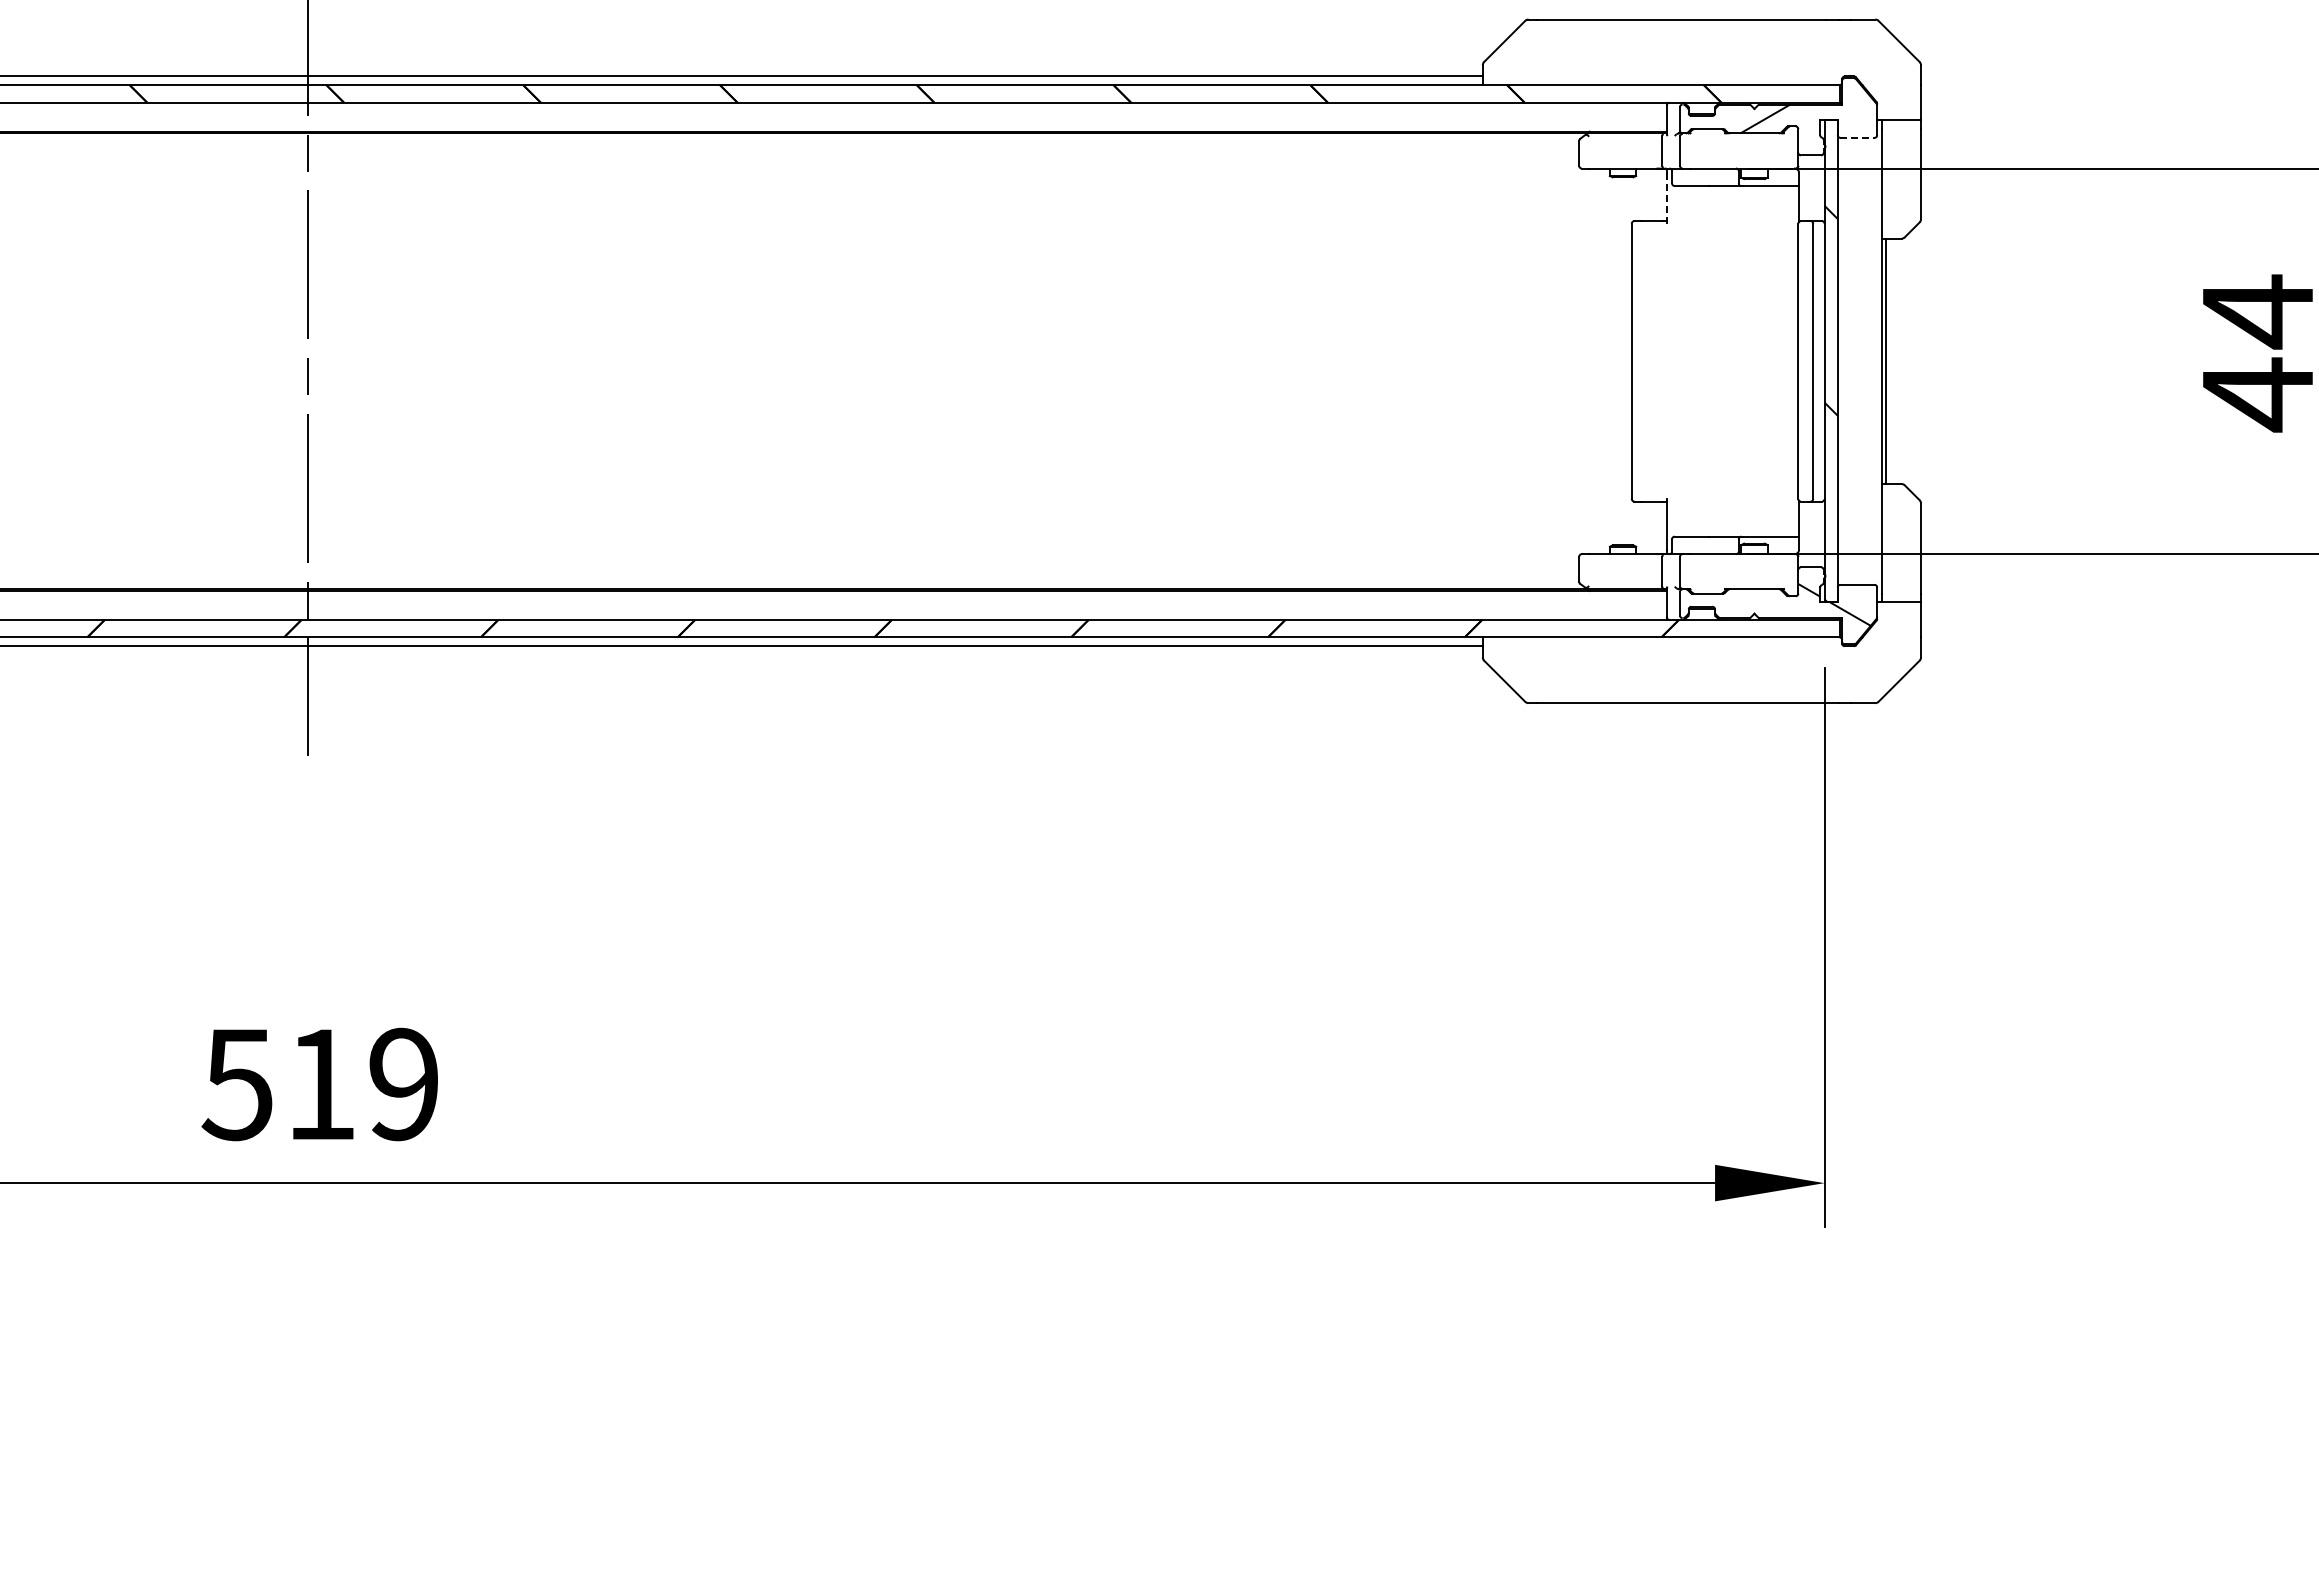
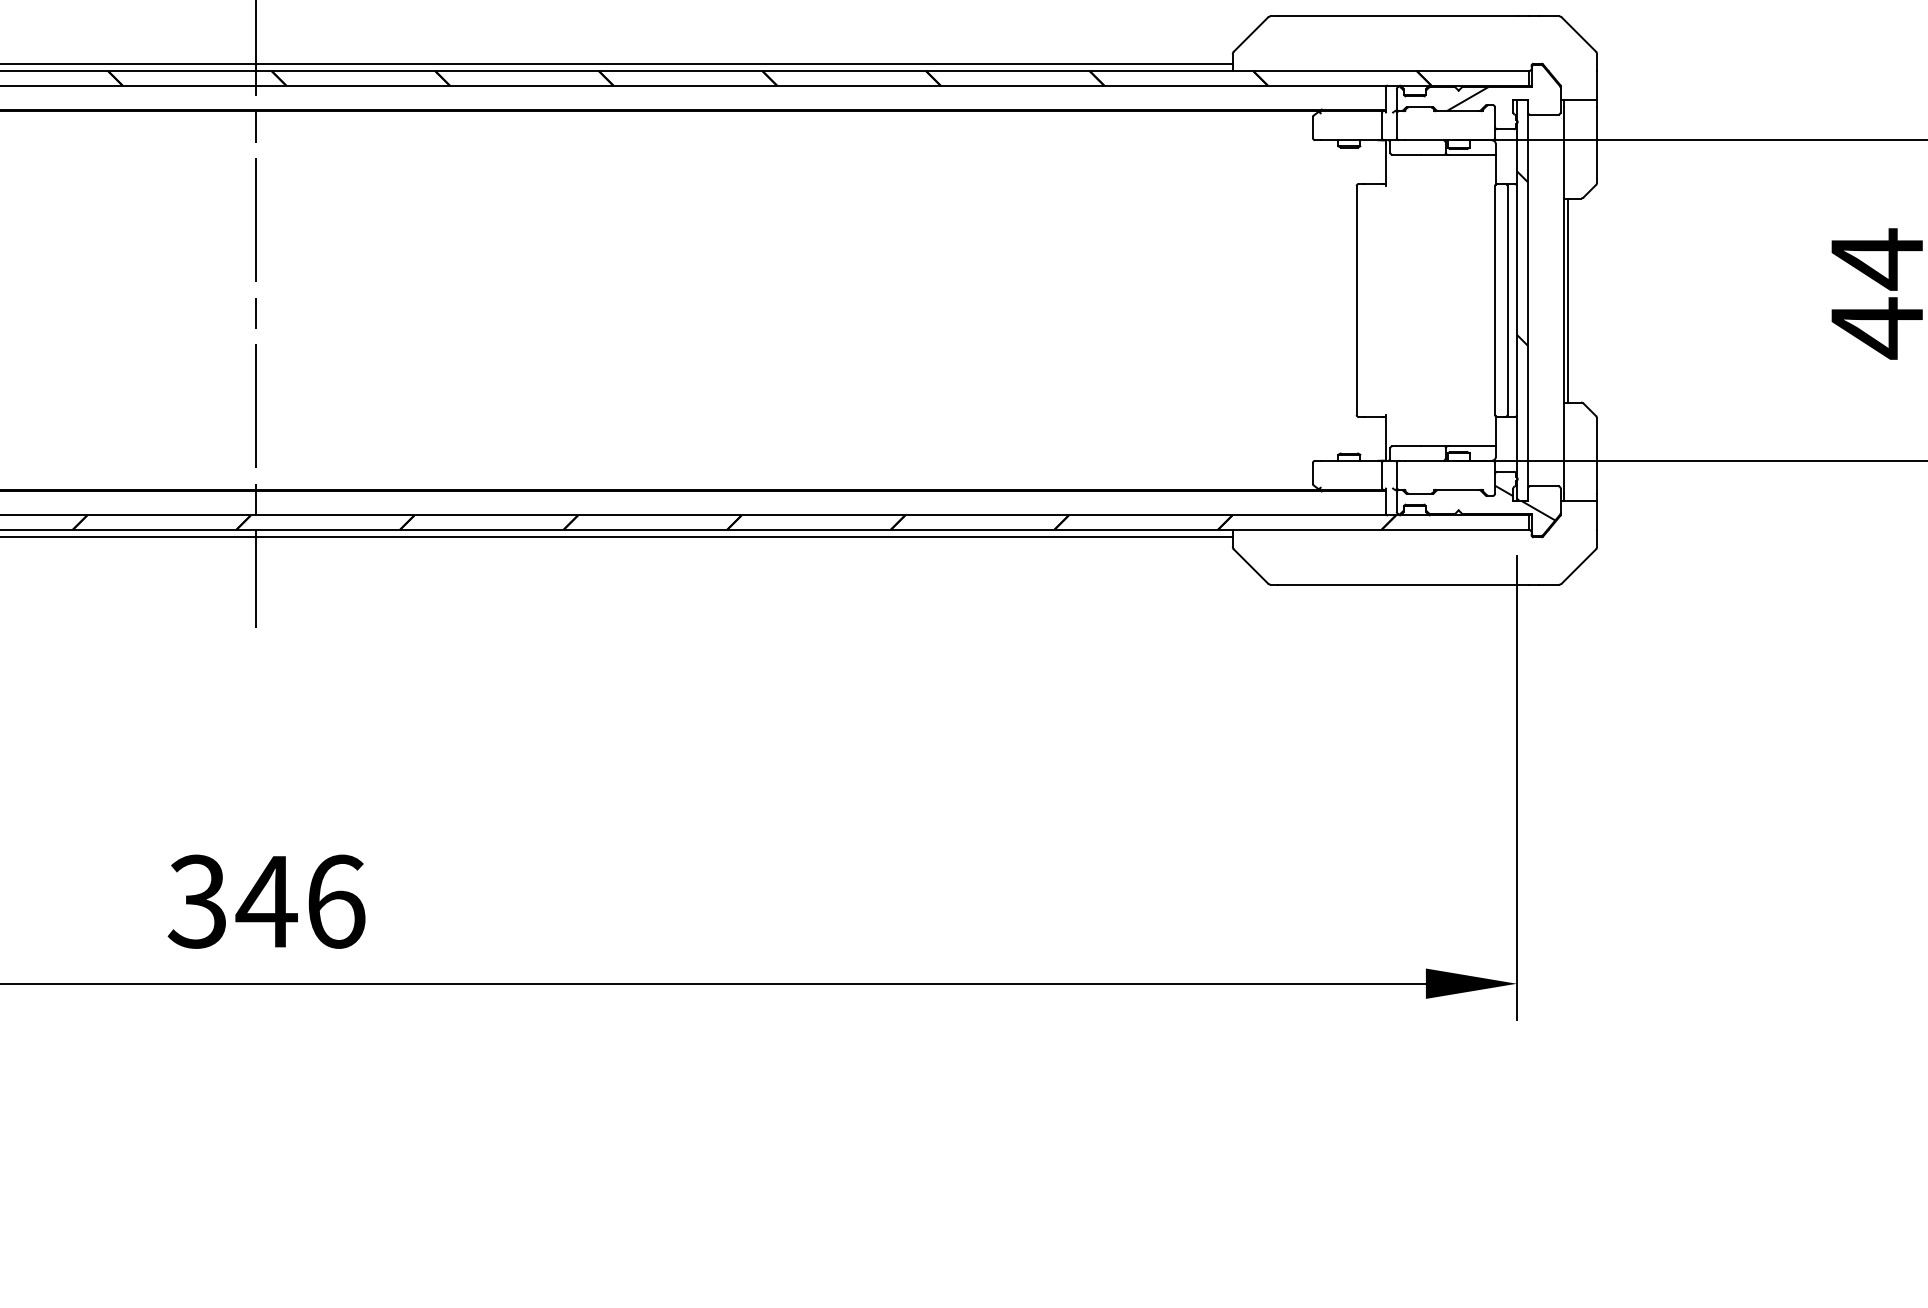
line: (1857, 137) -> (1544, 114), dashed -> solid
line: (1666, 197) -> (1385, 164), dashed -> solid
text: (320, 1084) -> (266, 901), 519 -> 346

